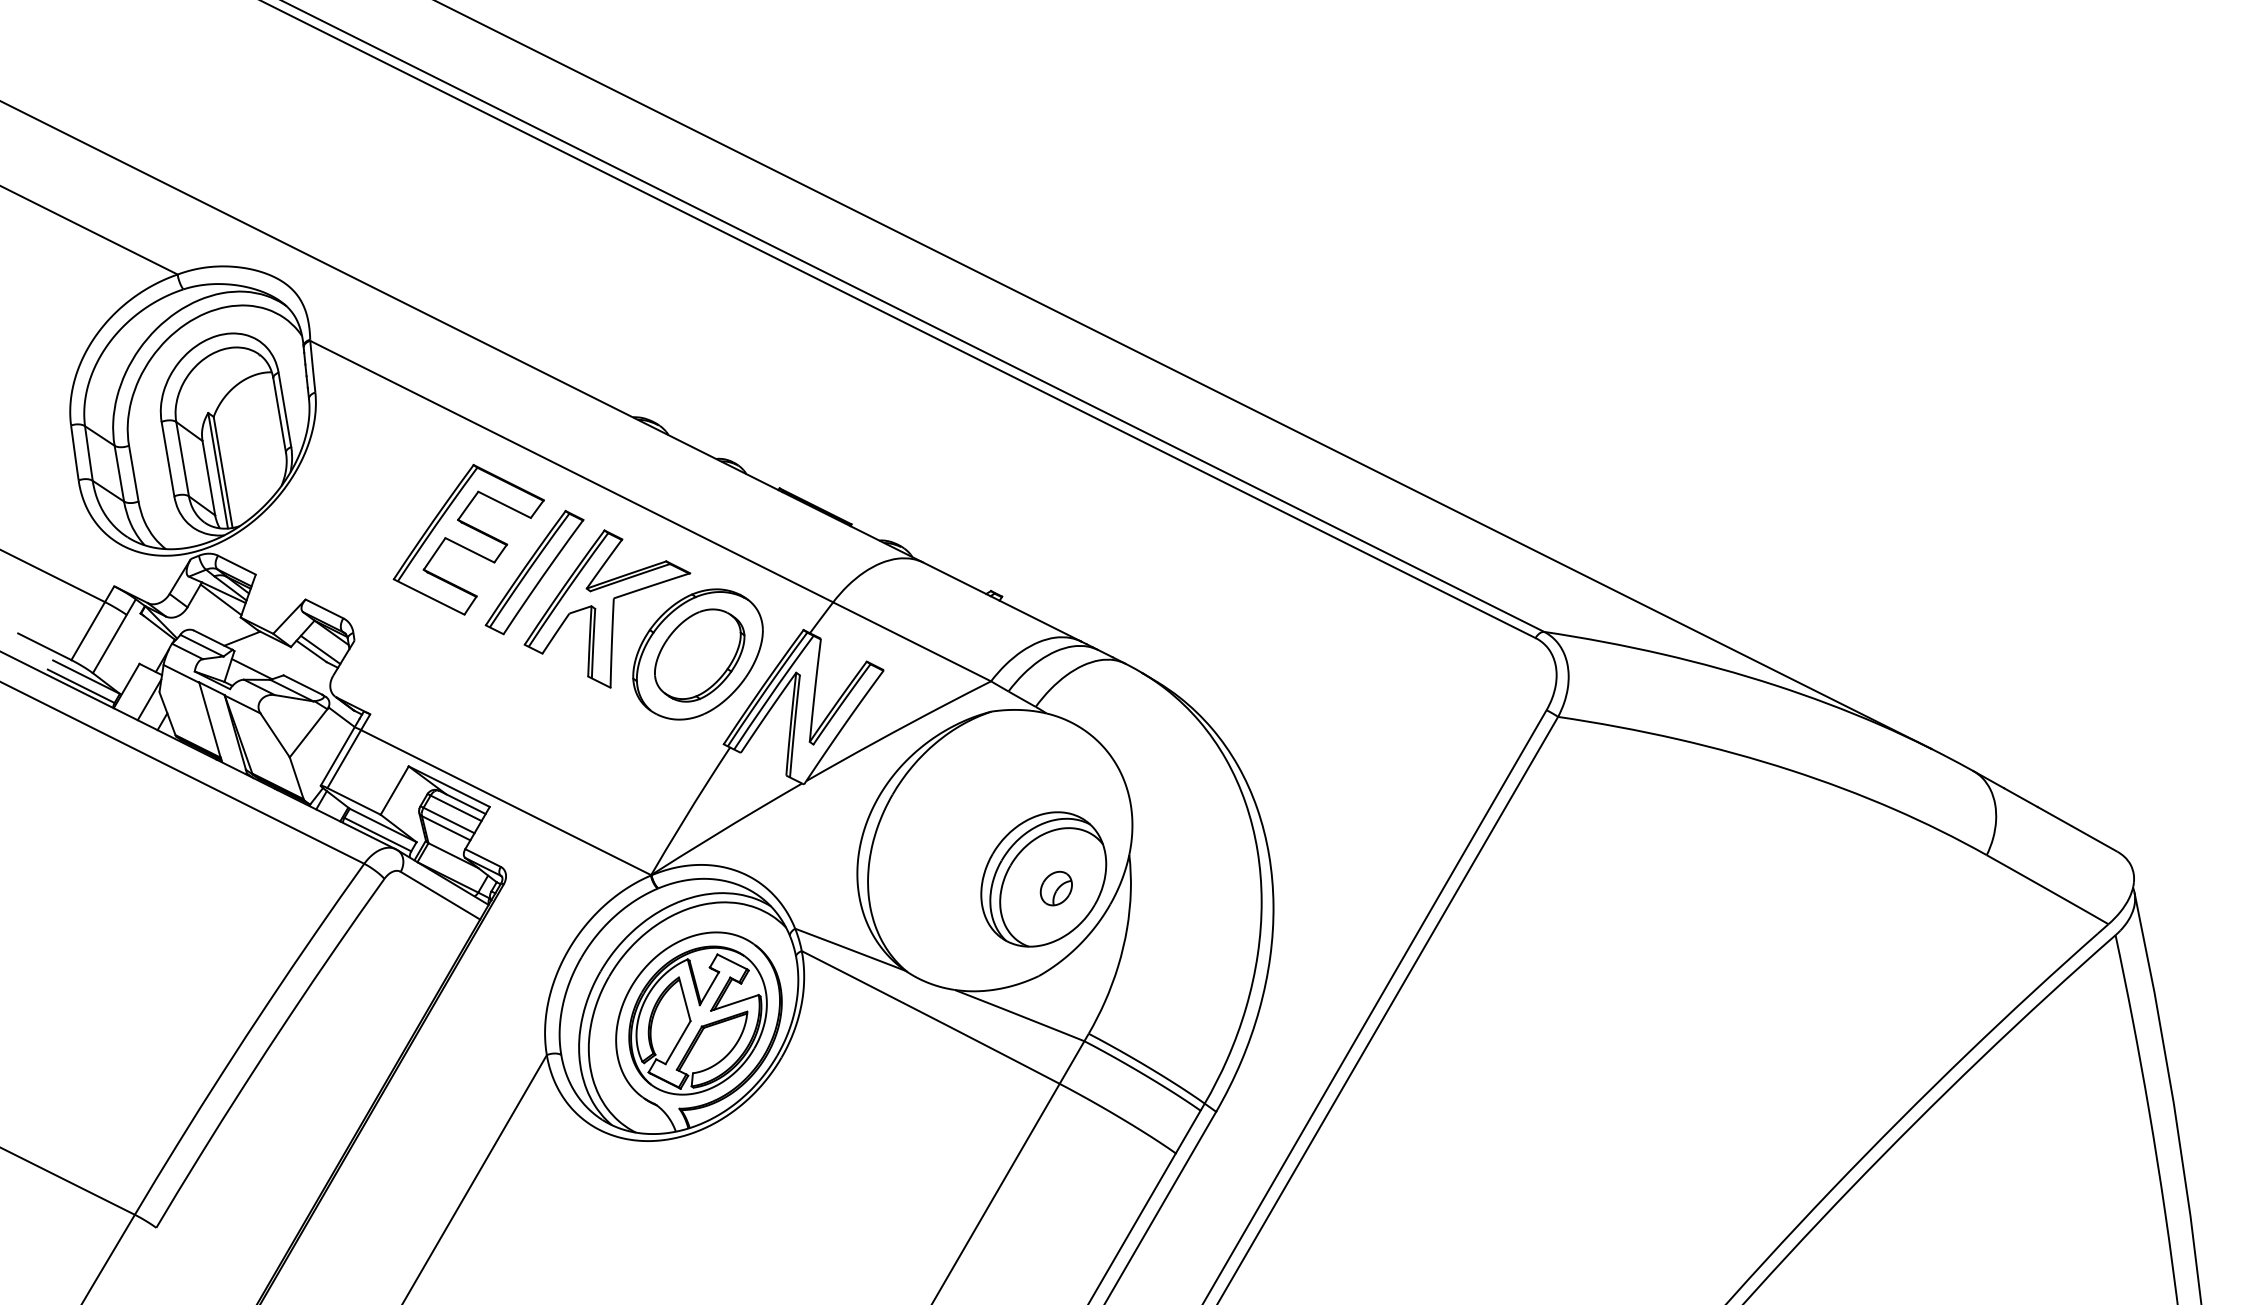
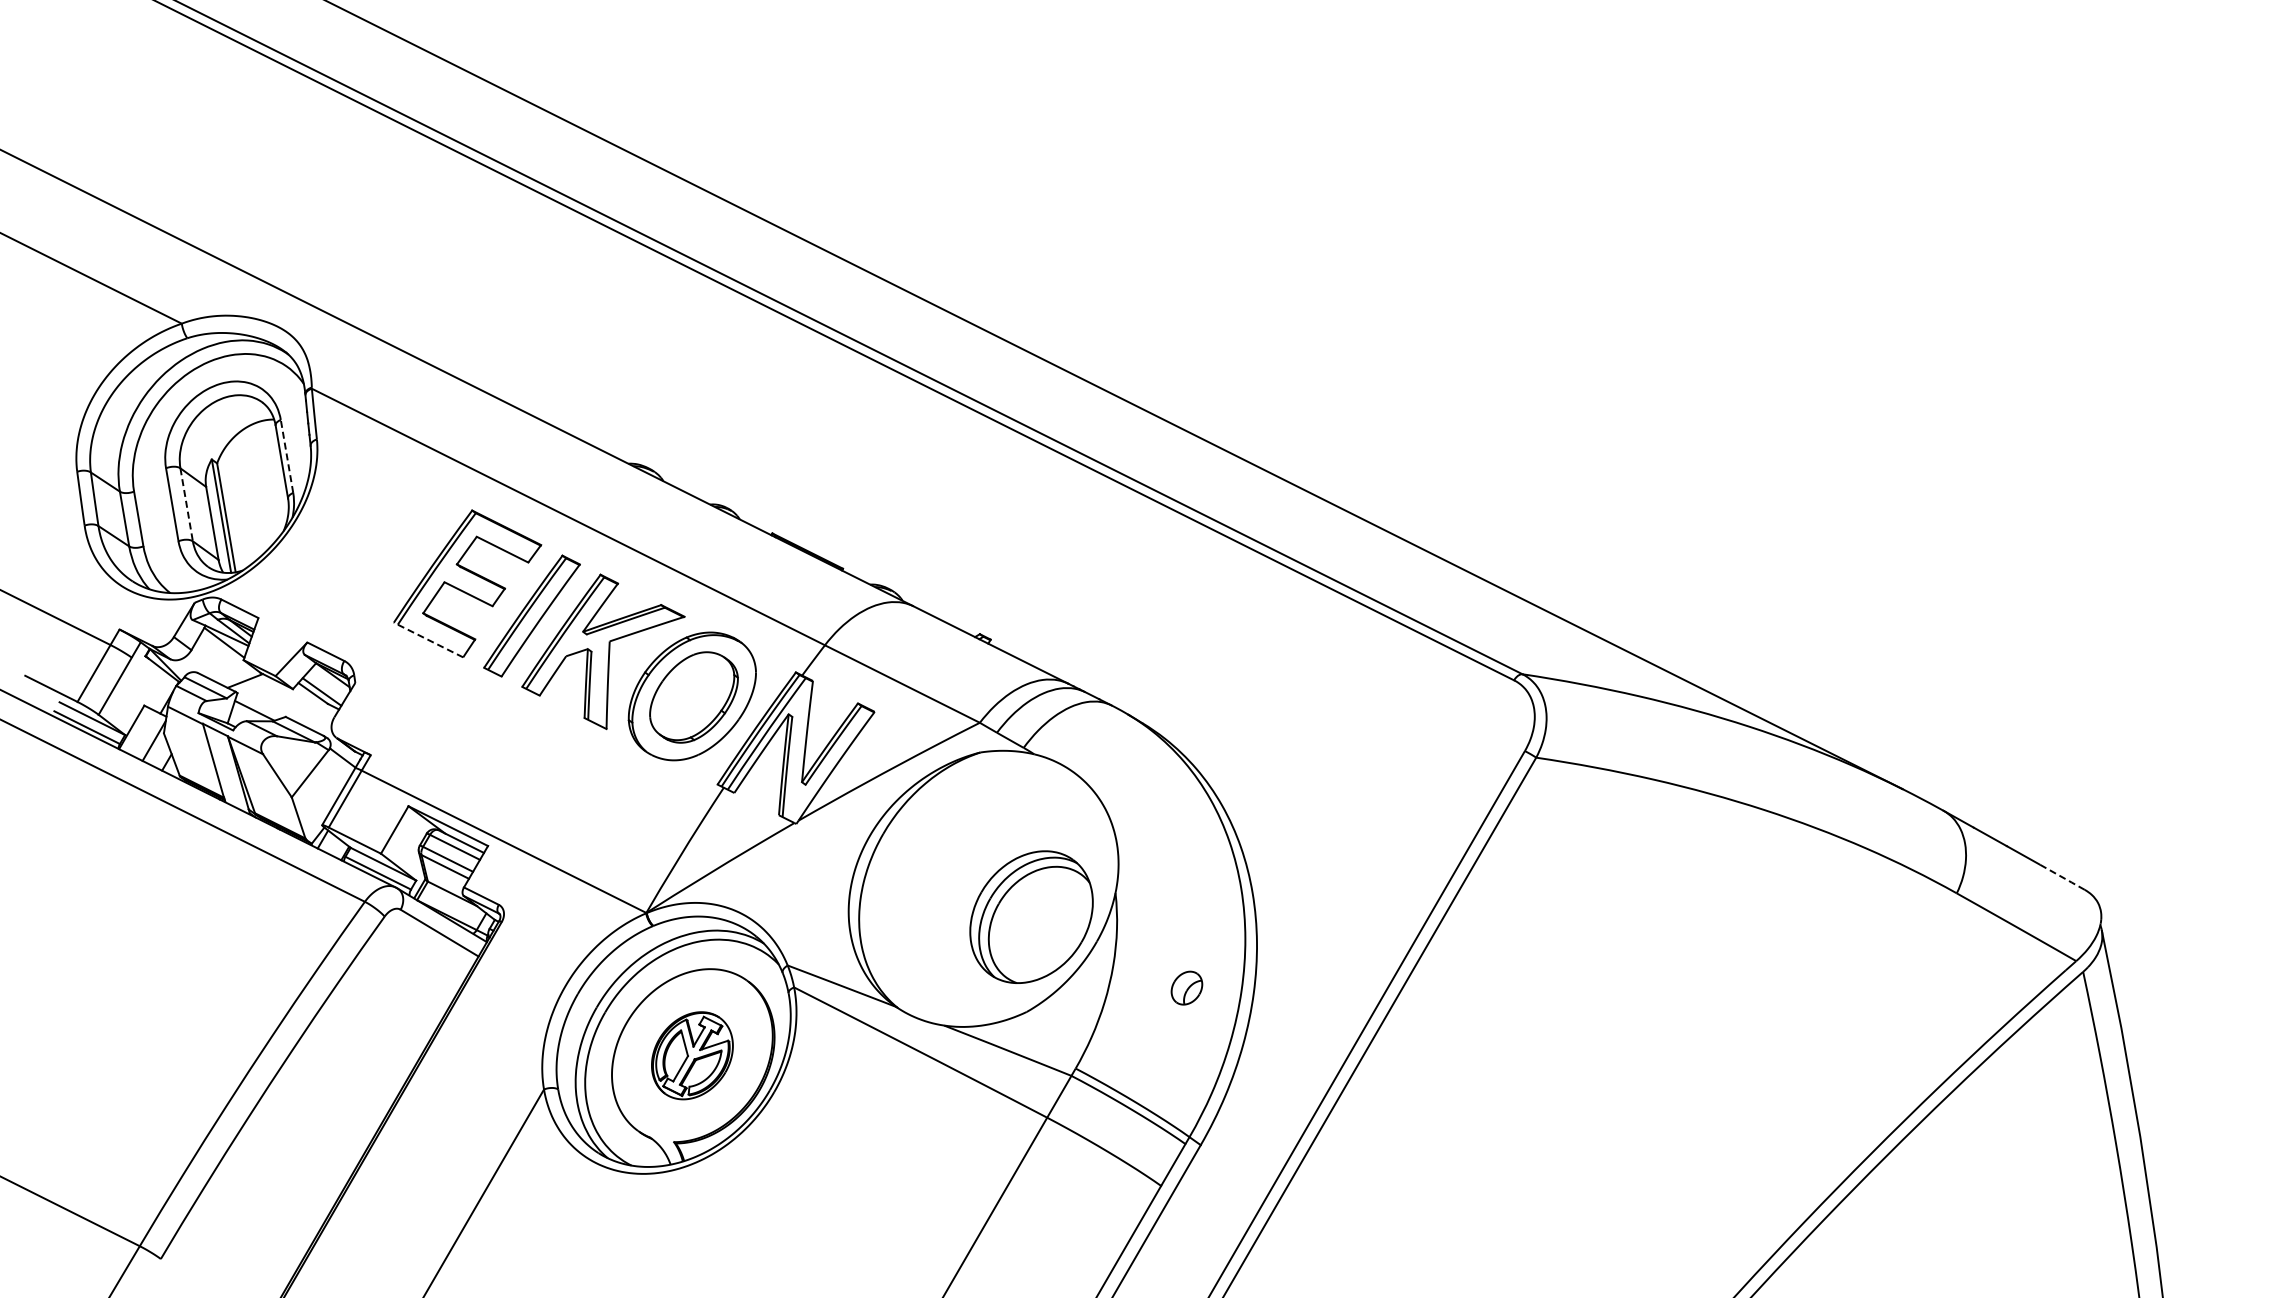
line: (284, 408) -> (286, 455), solid -> dashed
line: (182, 459) -> (186, 505), solid -> dashed
line: (429, 597) -> (428, 640), solid -> dashed
line: (2094, 839) -> (2062, 877), solid -> dashed
part: (1055, 887) -> (1186, 987), moved
part: (698, 1020) -> (692, 1055), size x0.6

